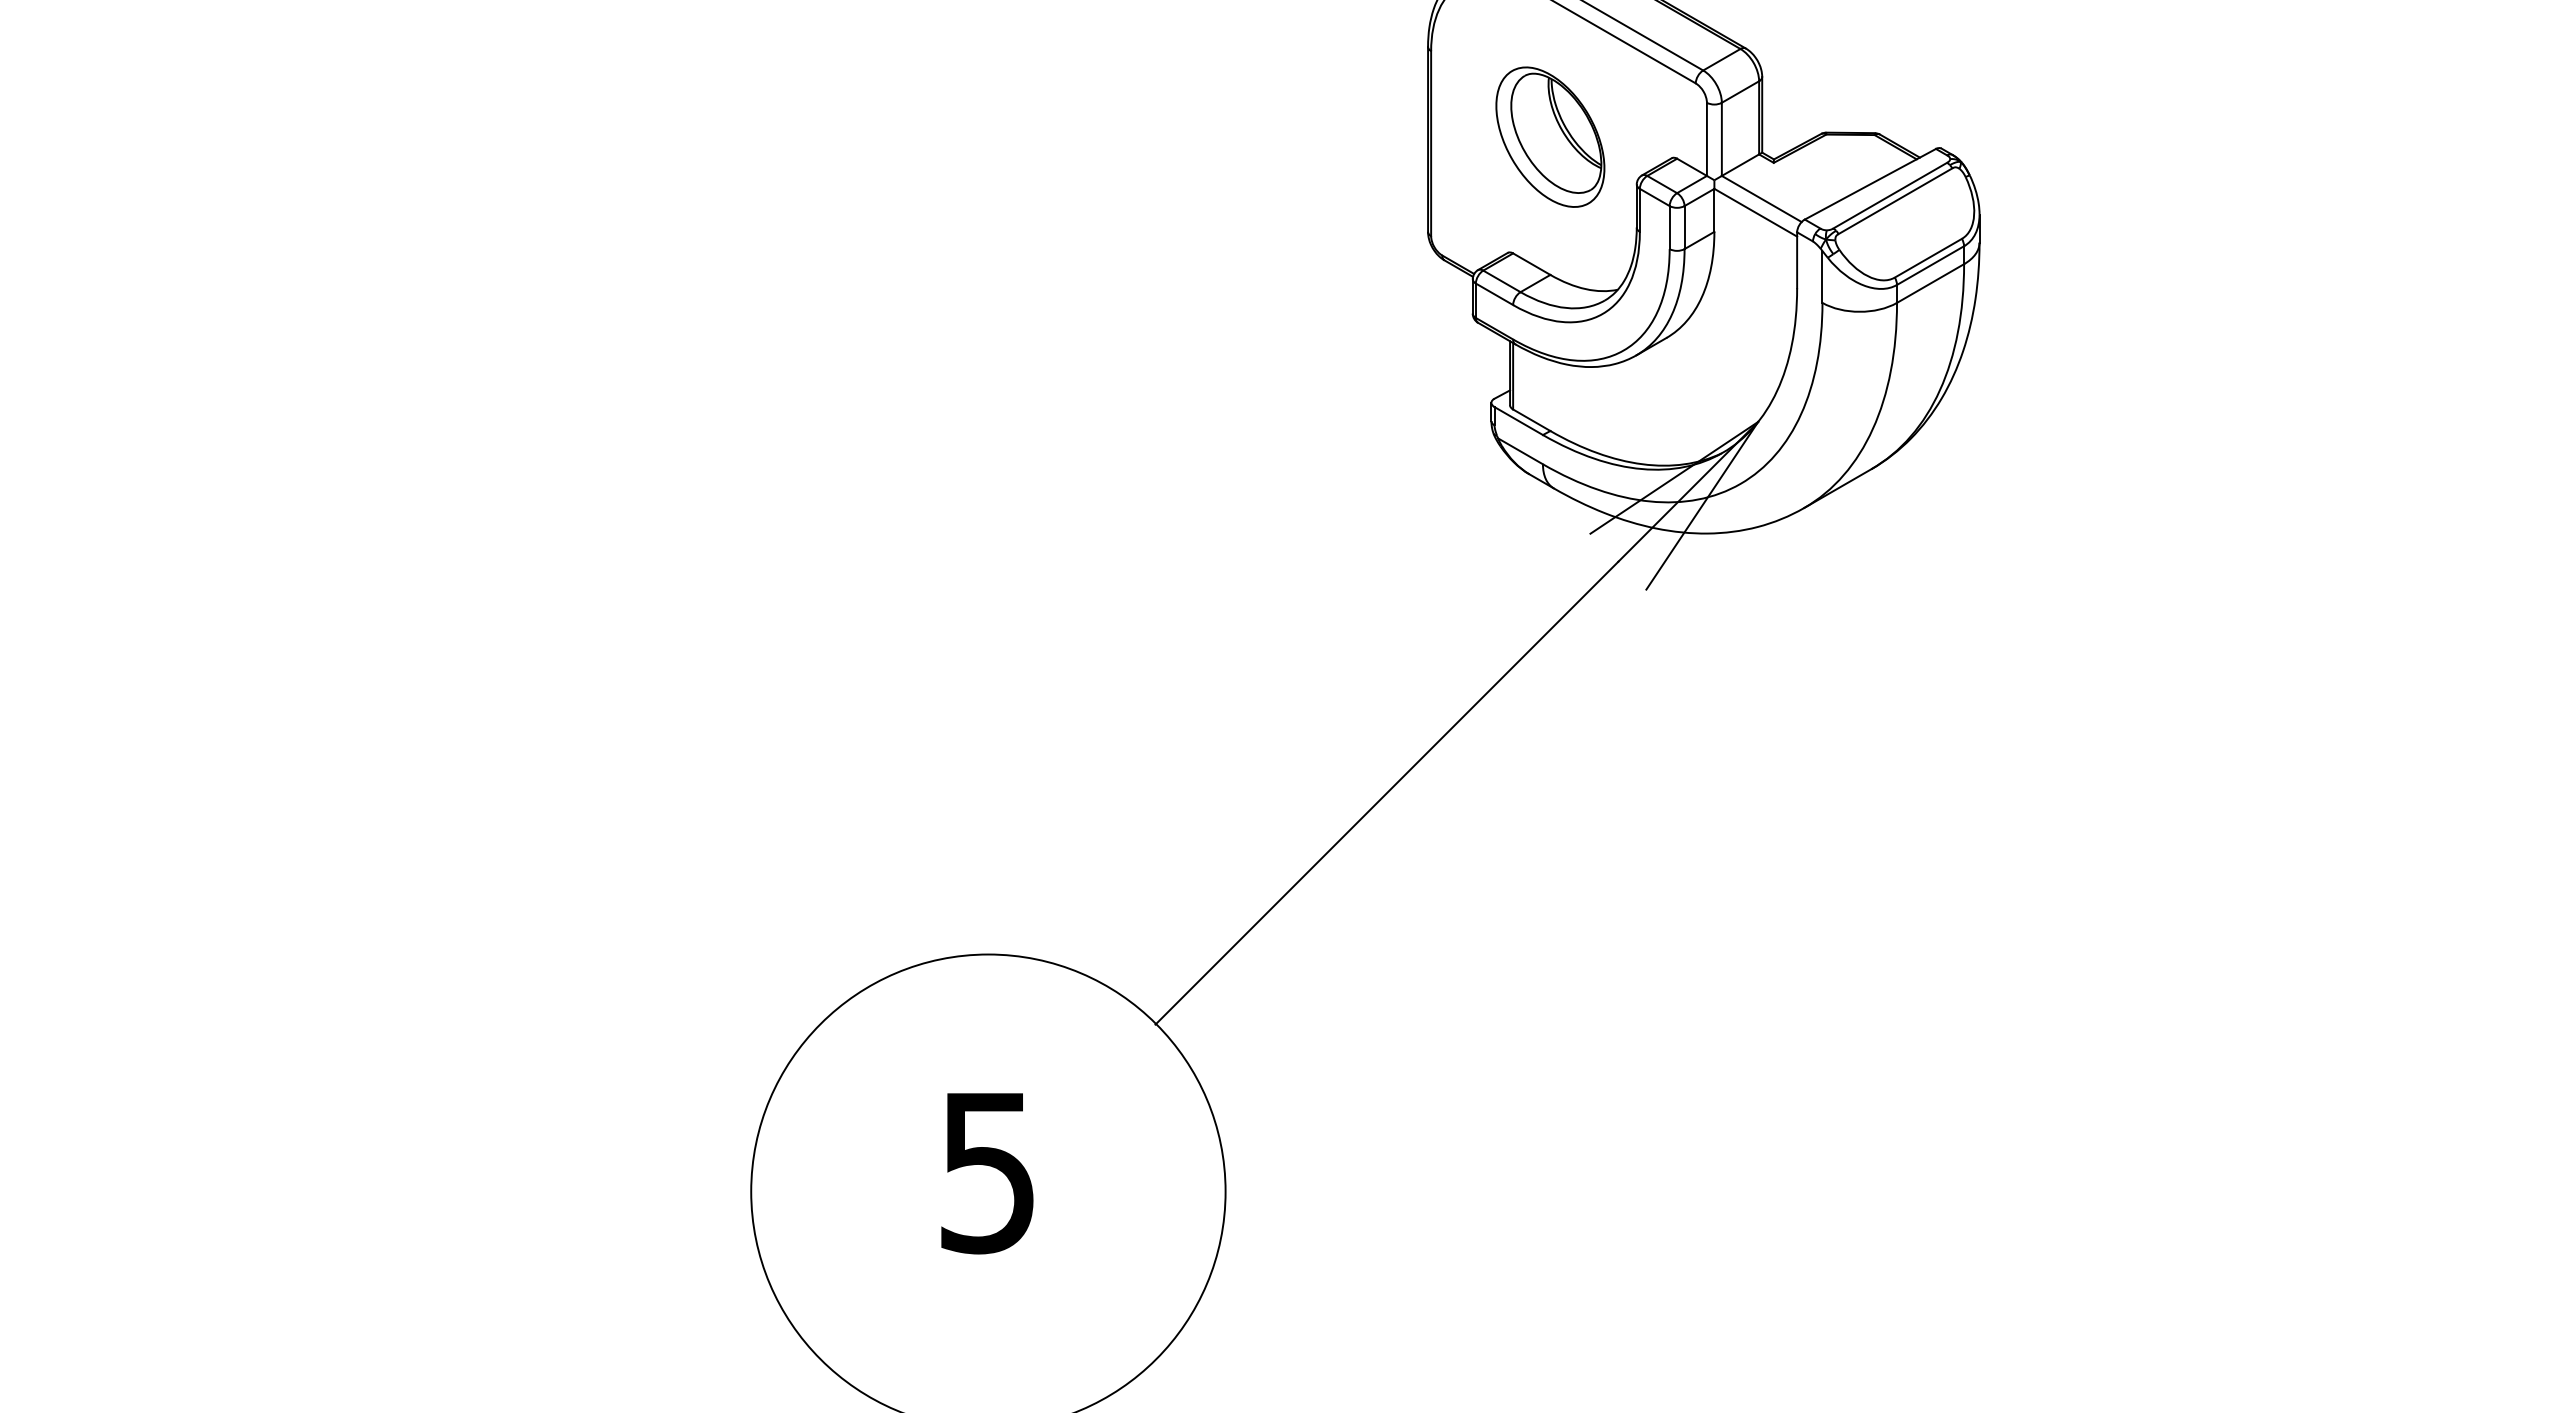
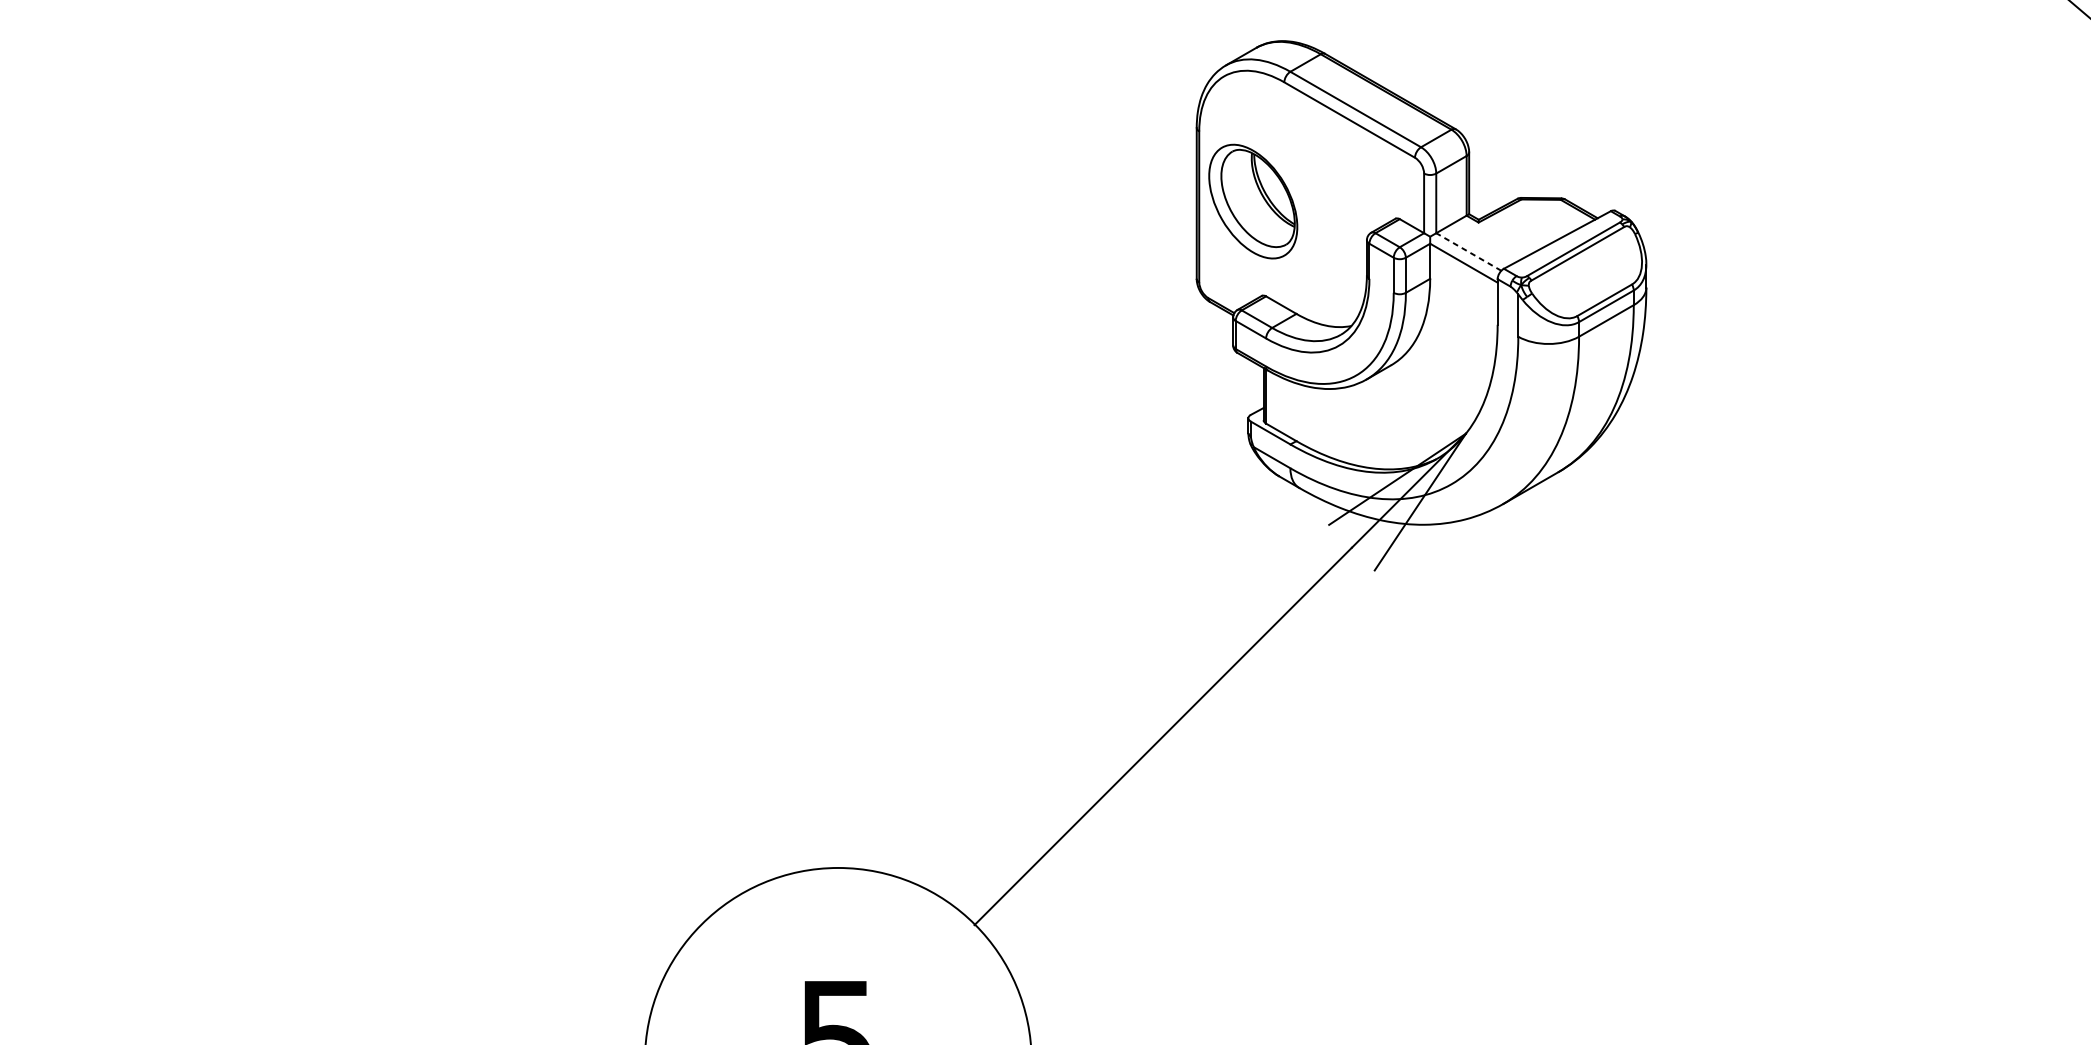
part: (1550, 136) -> (1253, 201), moved
line: (1761, 198) -> (1468, 251), solid -> dashed

